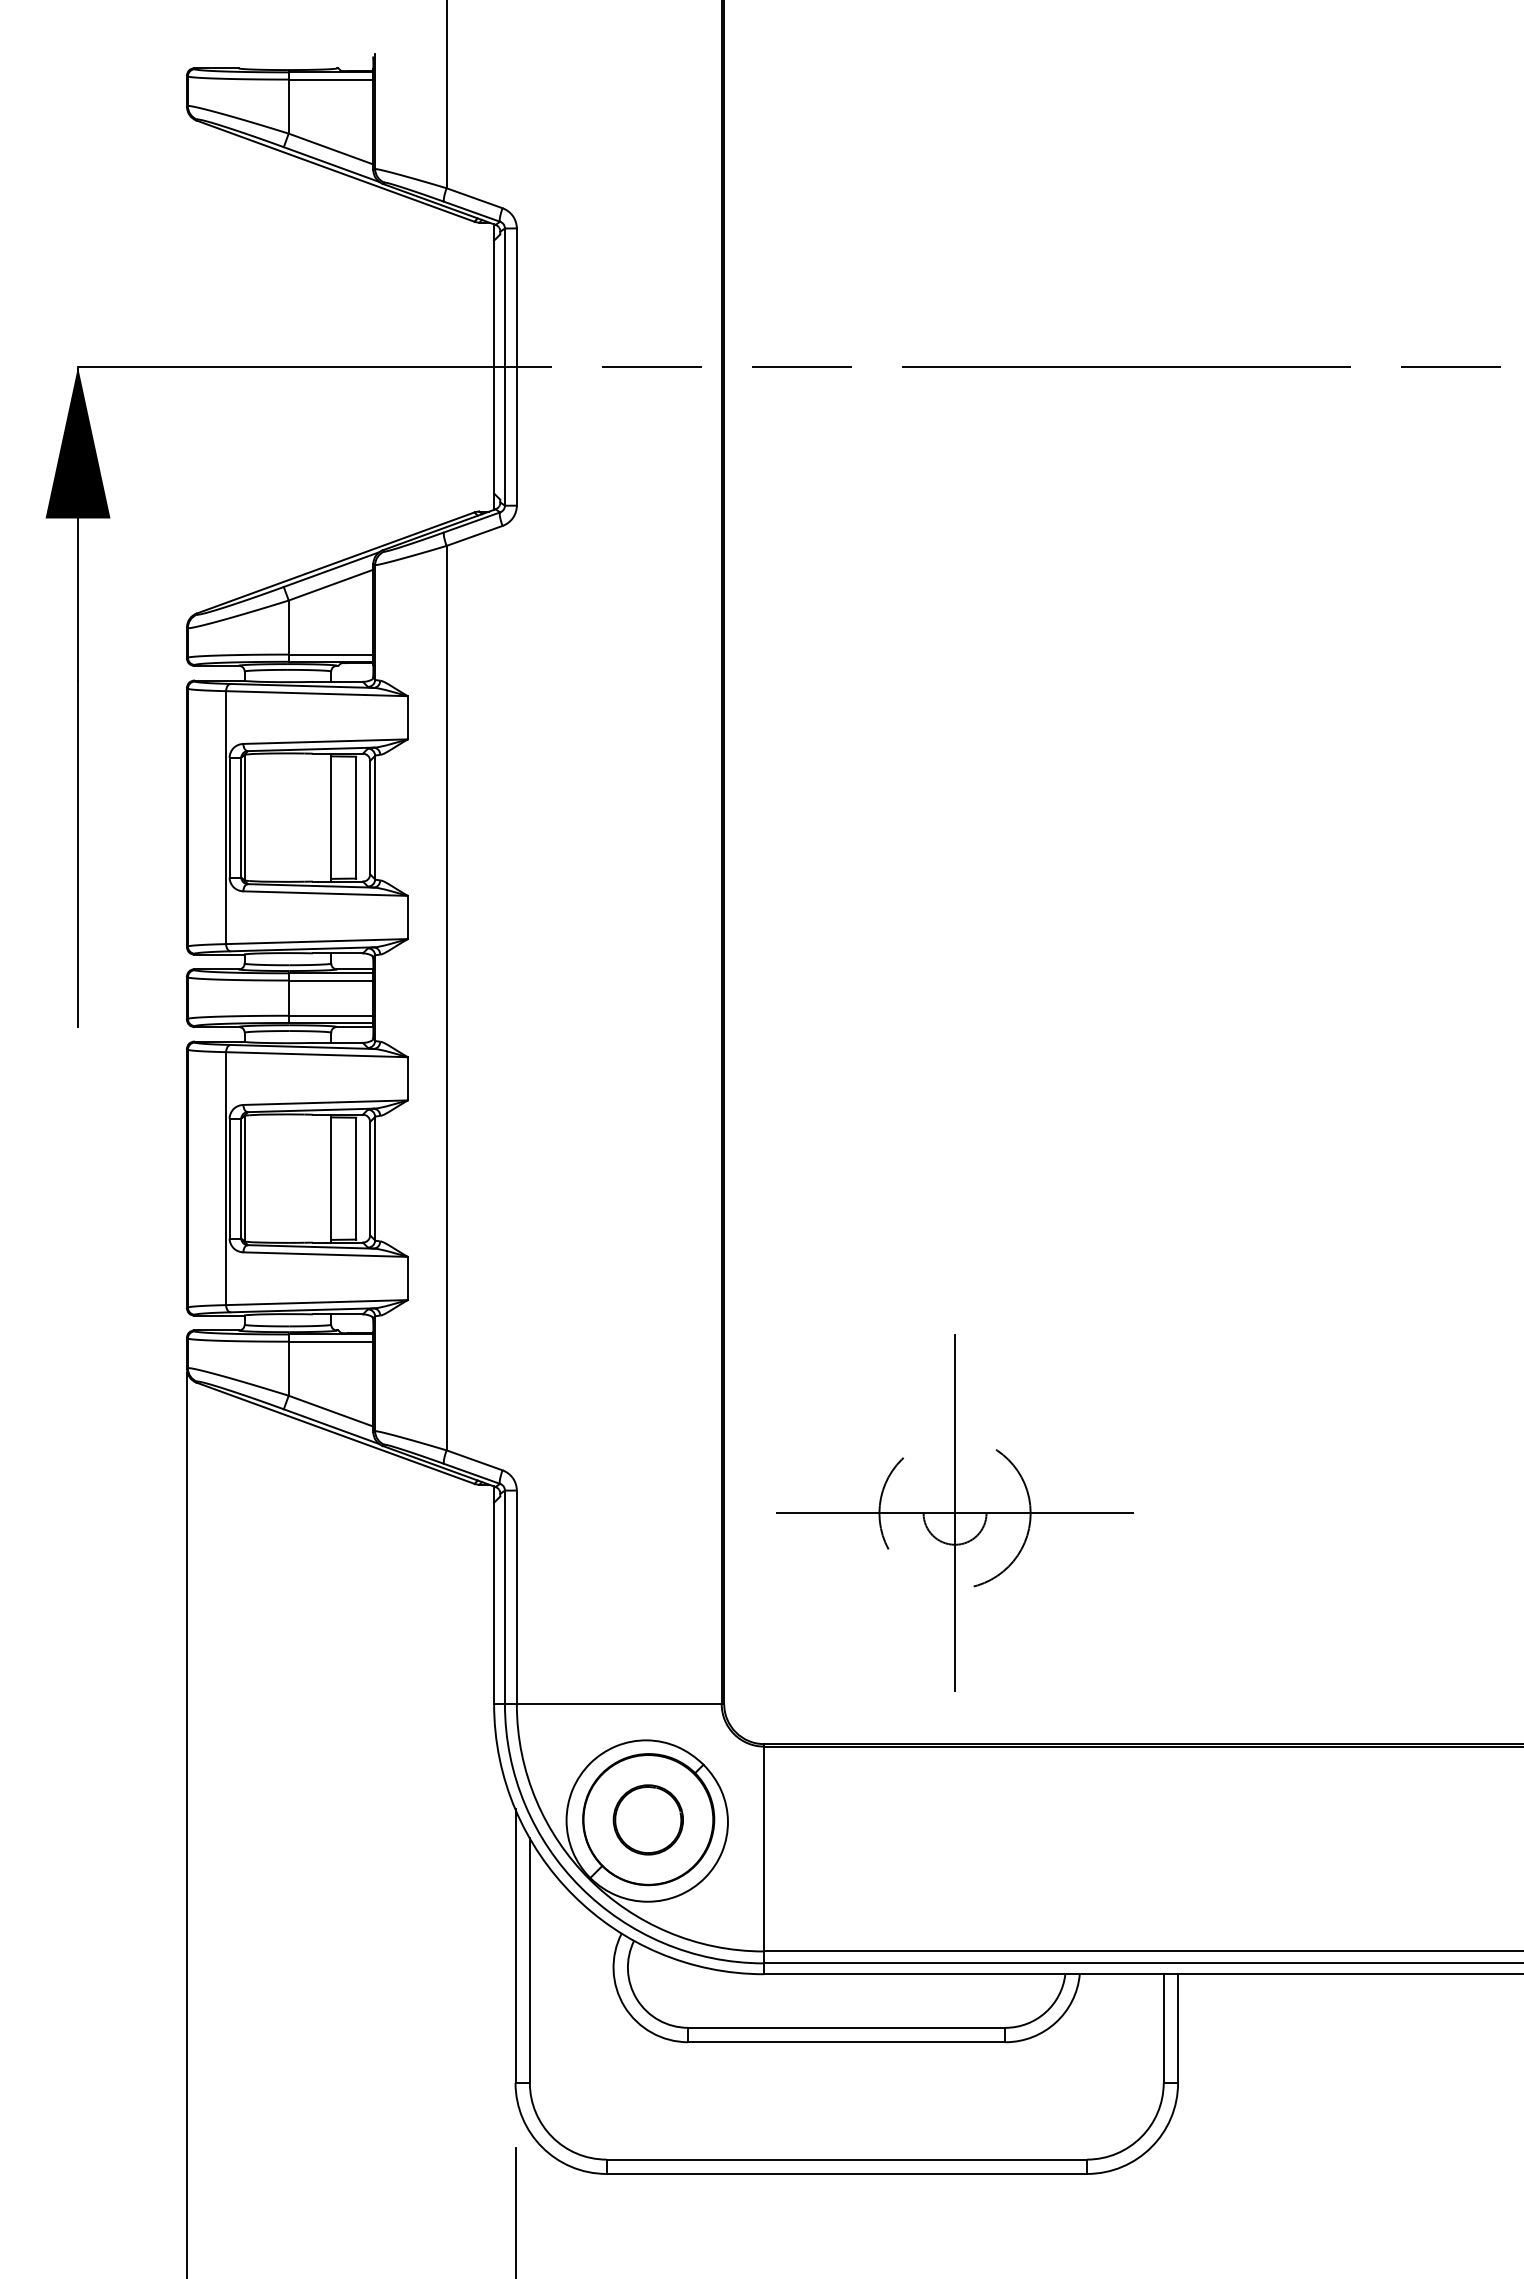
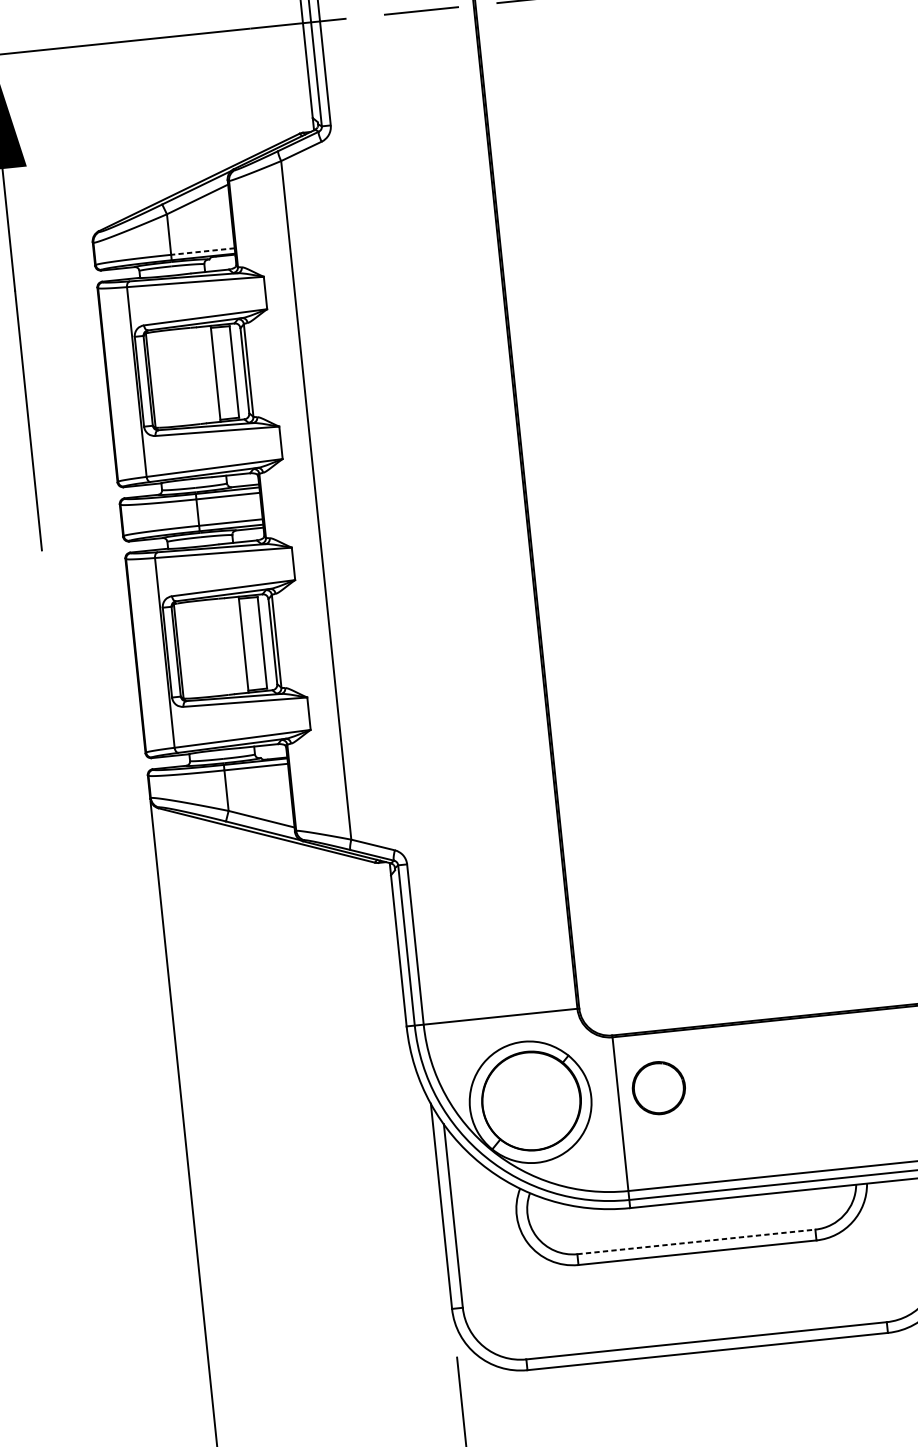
line: (330, 654) -> (202, 251), solid -> dashed
part: (954, 1512) -> (737, 846), removed
part: (647, 1819) -> (658, 1087), moved
line: (846, 2027) -> (696, 1241), solid -> dashed

